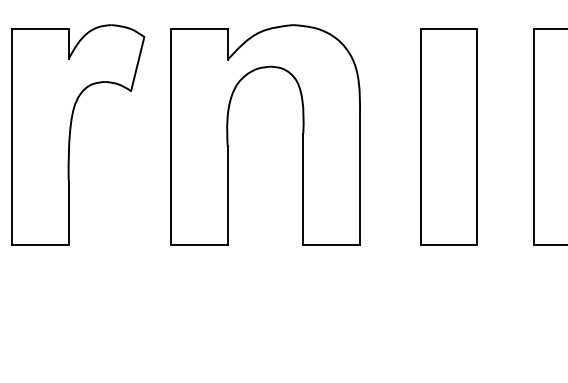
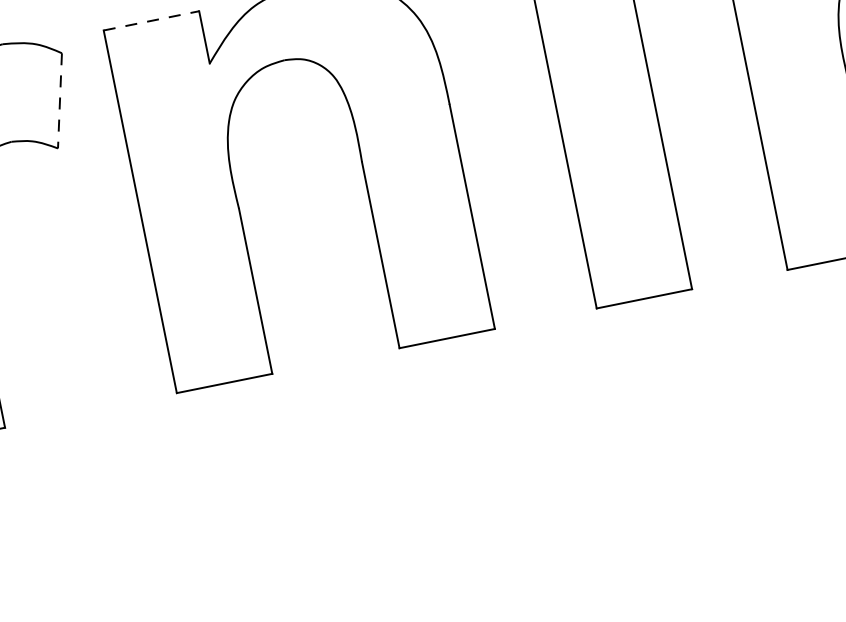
line: (199, 28) -> (151, 20), solid -> dashed
line: (137, 64) -> (59, 101), solid -> dashed

